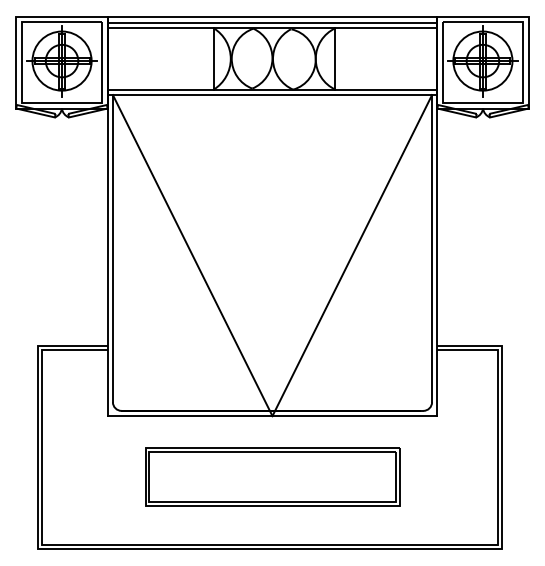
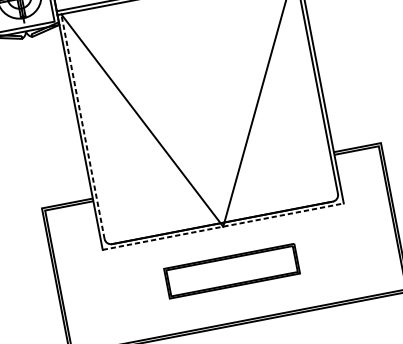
line: (112, 248) -> (82, 126), solid -> dashed
line: (272, 416) -> (223, 226), solid -> dashed
part: (272, 476) -> (231, 270), size x0.7

